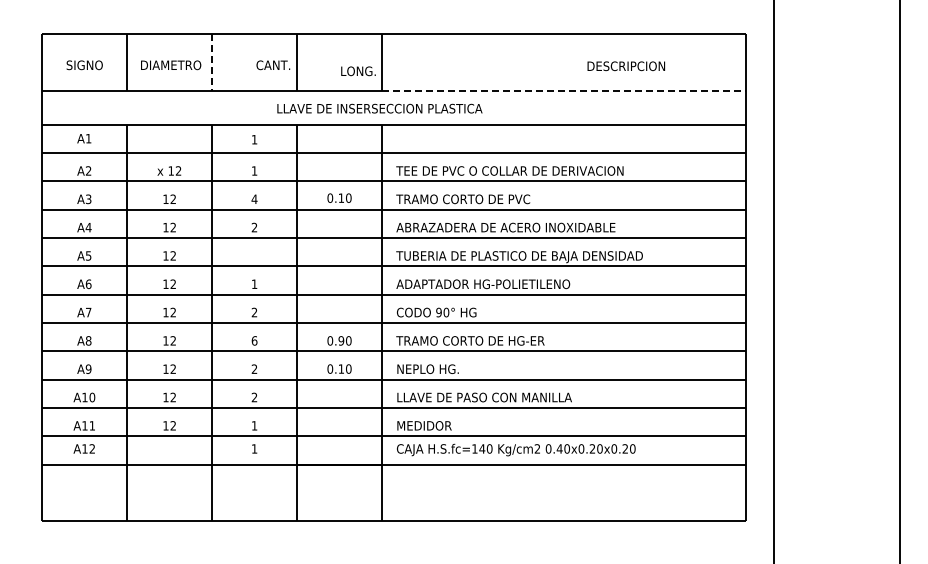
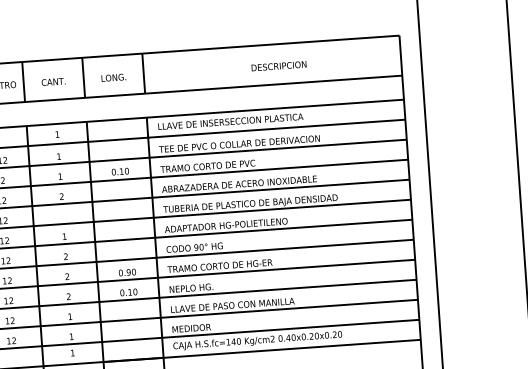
line: (212, 62) -> (23, 82), dashed -> solid
text: (273, 65) -> (53, 82), moved
text: (626, 66) -> (279, 66), moved
text: (358, 71) -> (113, 77), moved
line: (563, 90) -> (273, 84), dashed -> solid
text: (379, 108) -> (230, 121), moved
text: (254, 198) -> (60, 176), 4 -> 1
text: (254, 340) -> (67, 276), 6 -> 2
text: (254, 396) -> (70, 316), 2 -> 1

